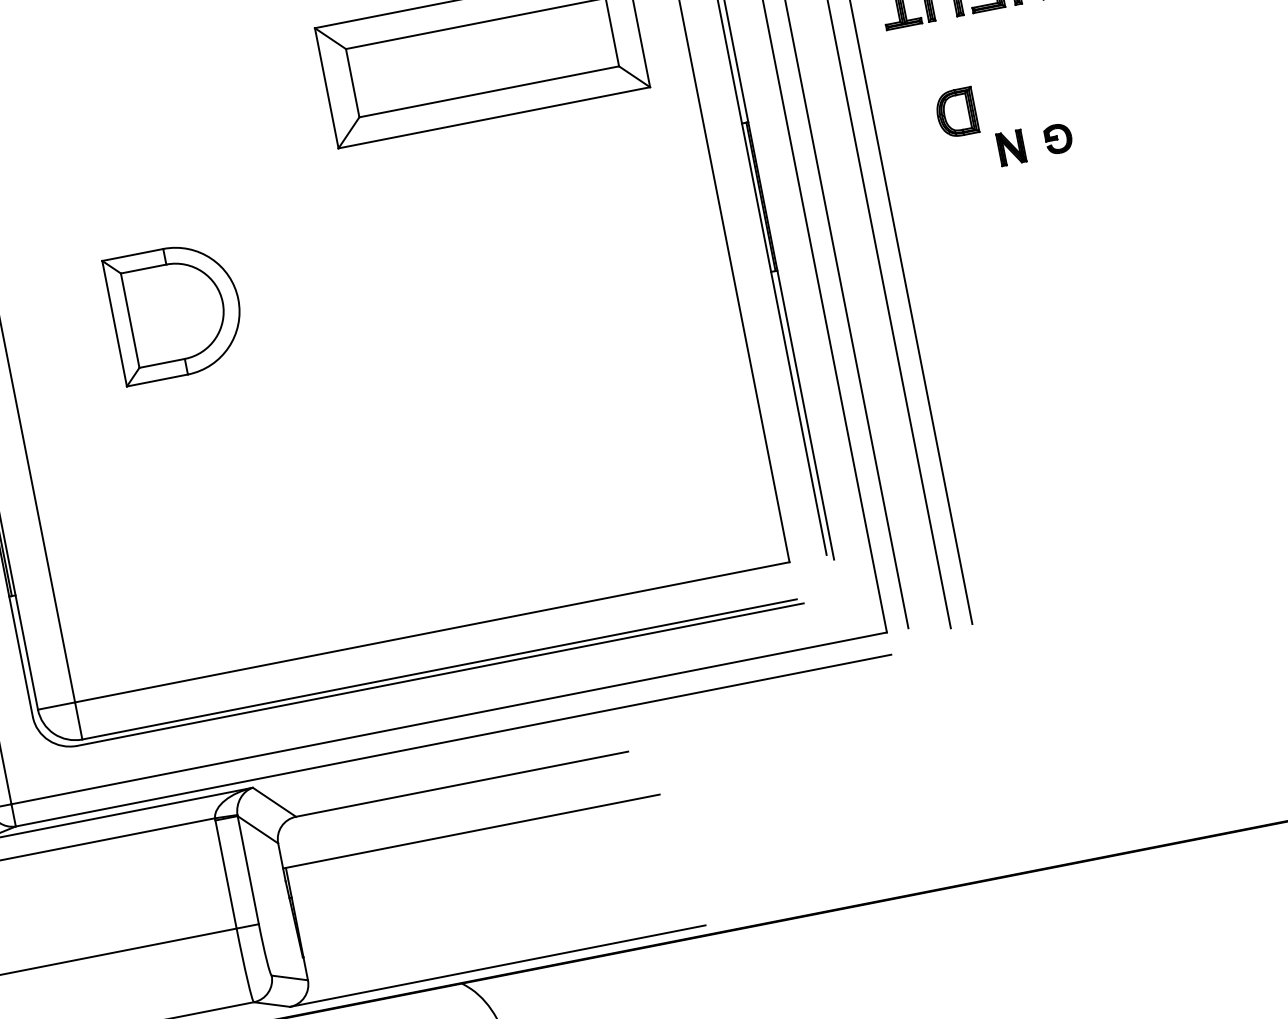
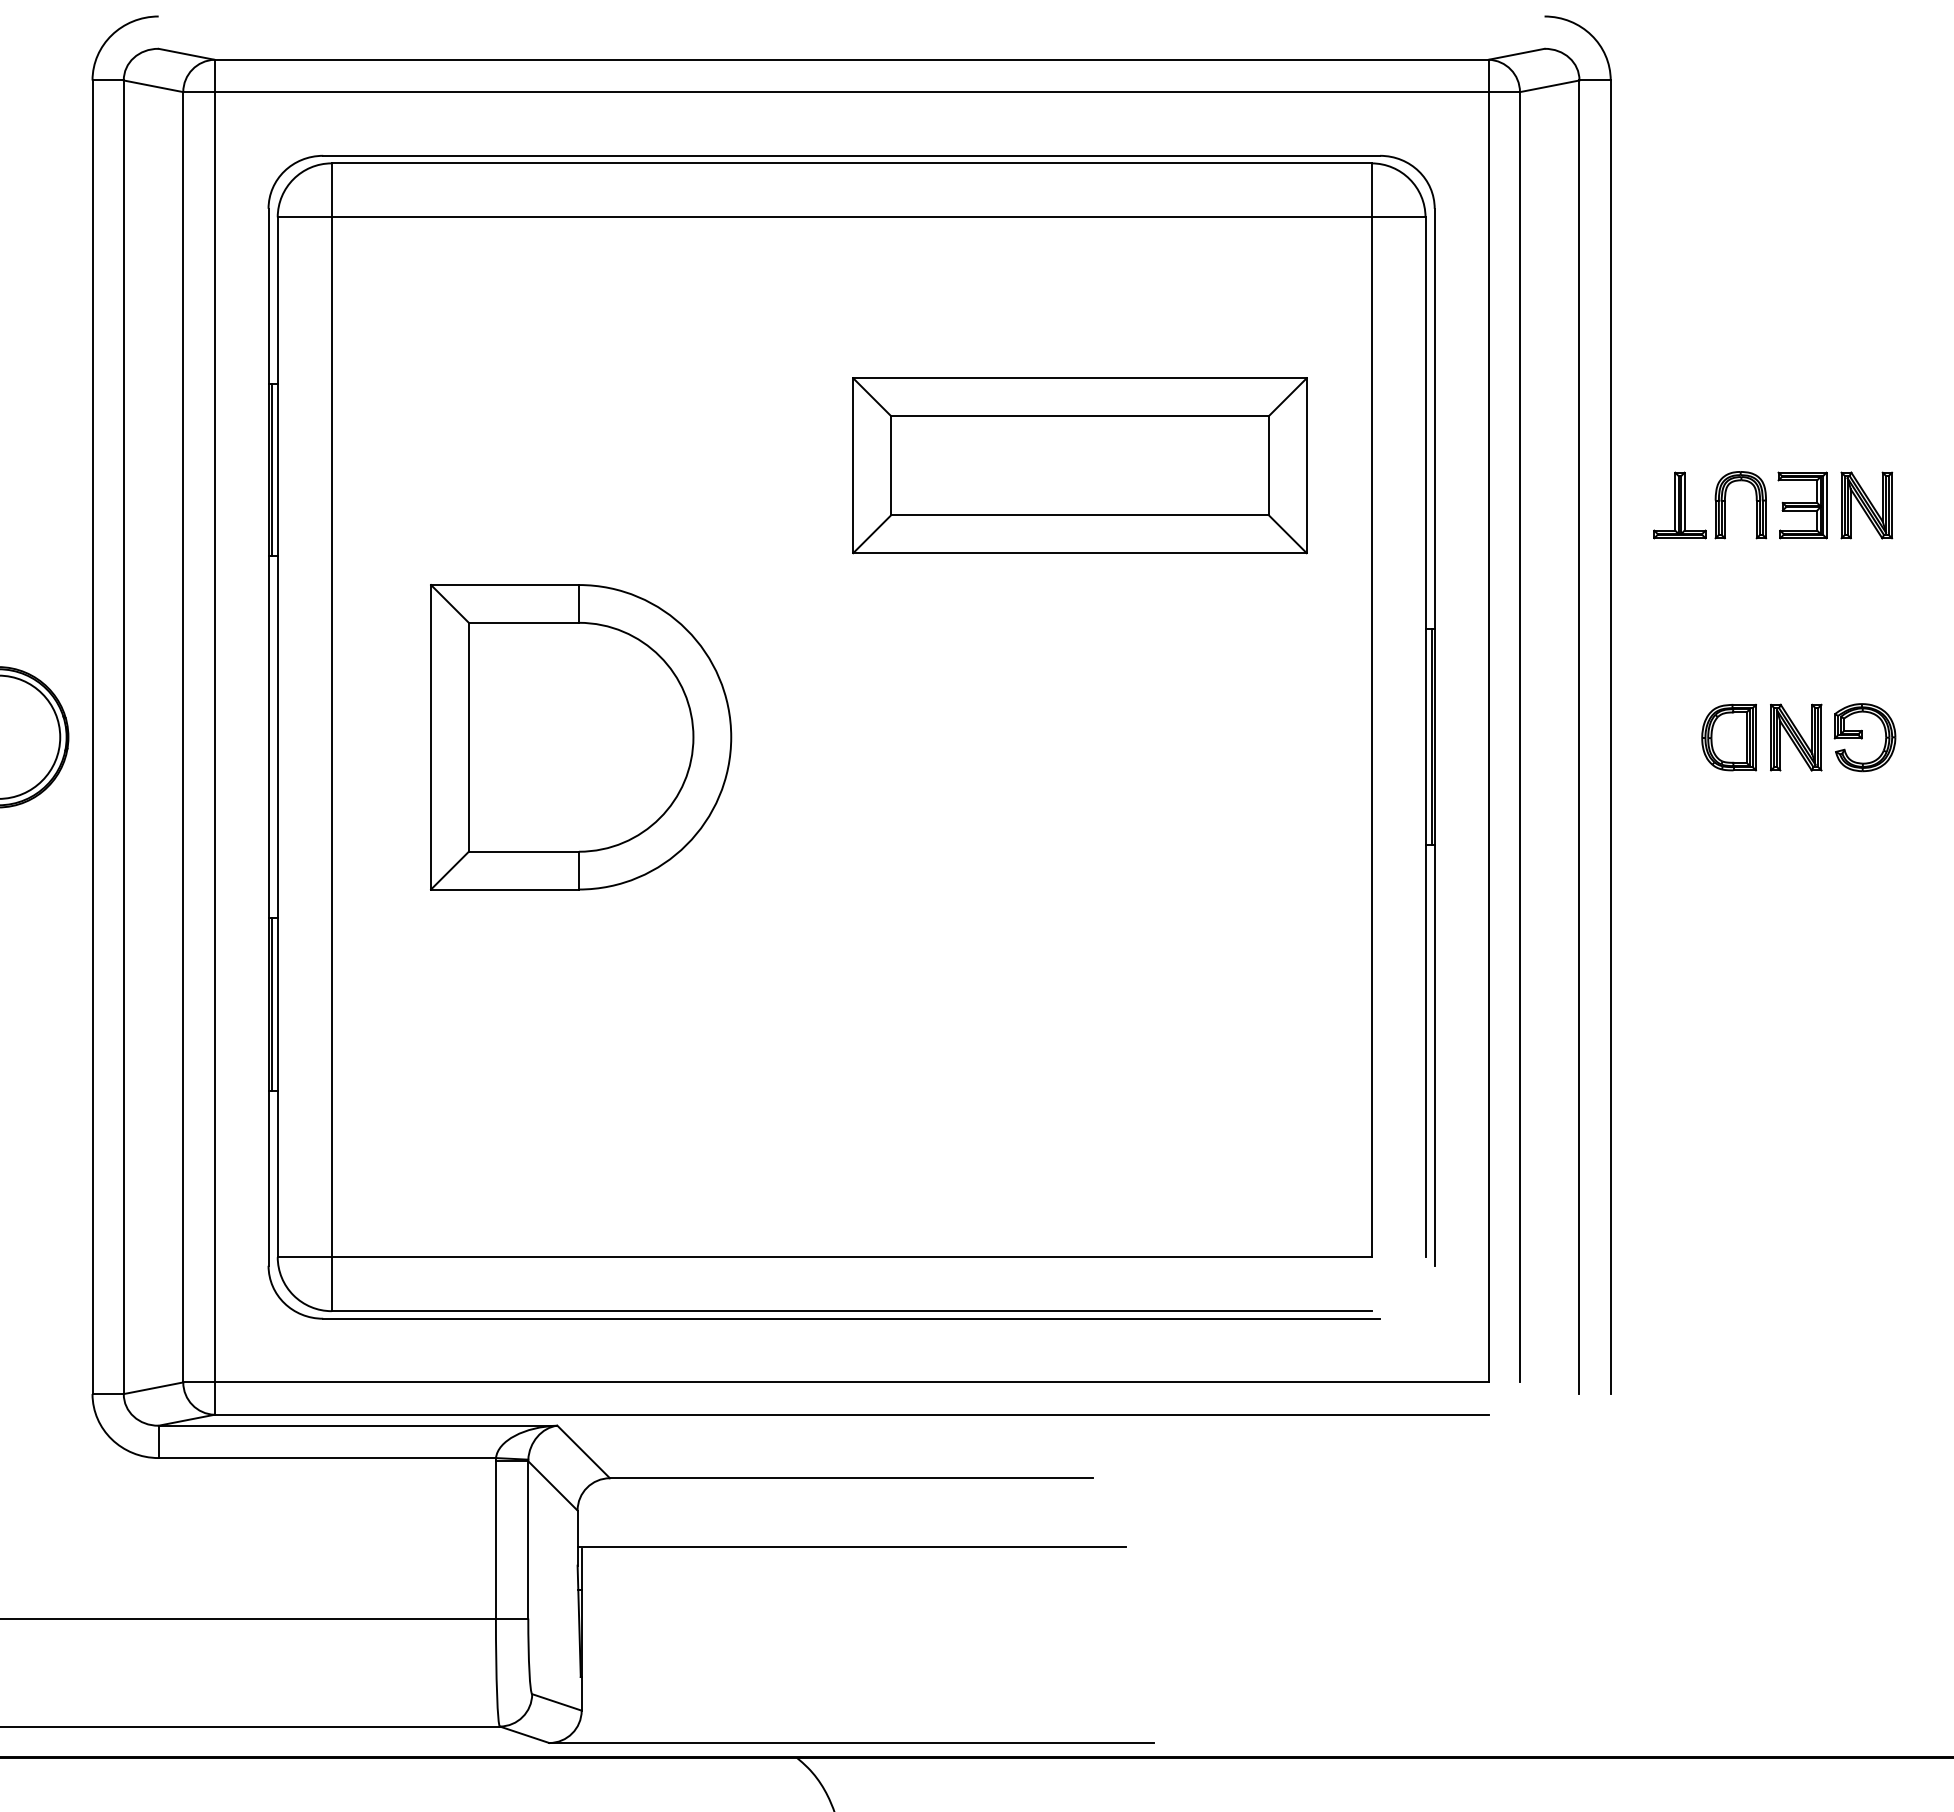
part: (956, 113) -> (1728, 737), moved
part: (1058, 138) -> (1864, 737), size x1.67
part: (1011, 147) -> (1796, 737), size x1.43
part: (176, 311) -> (581, 737), size x1.67

